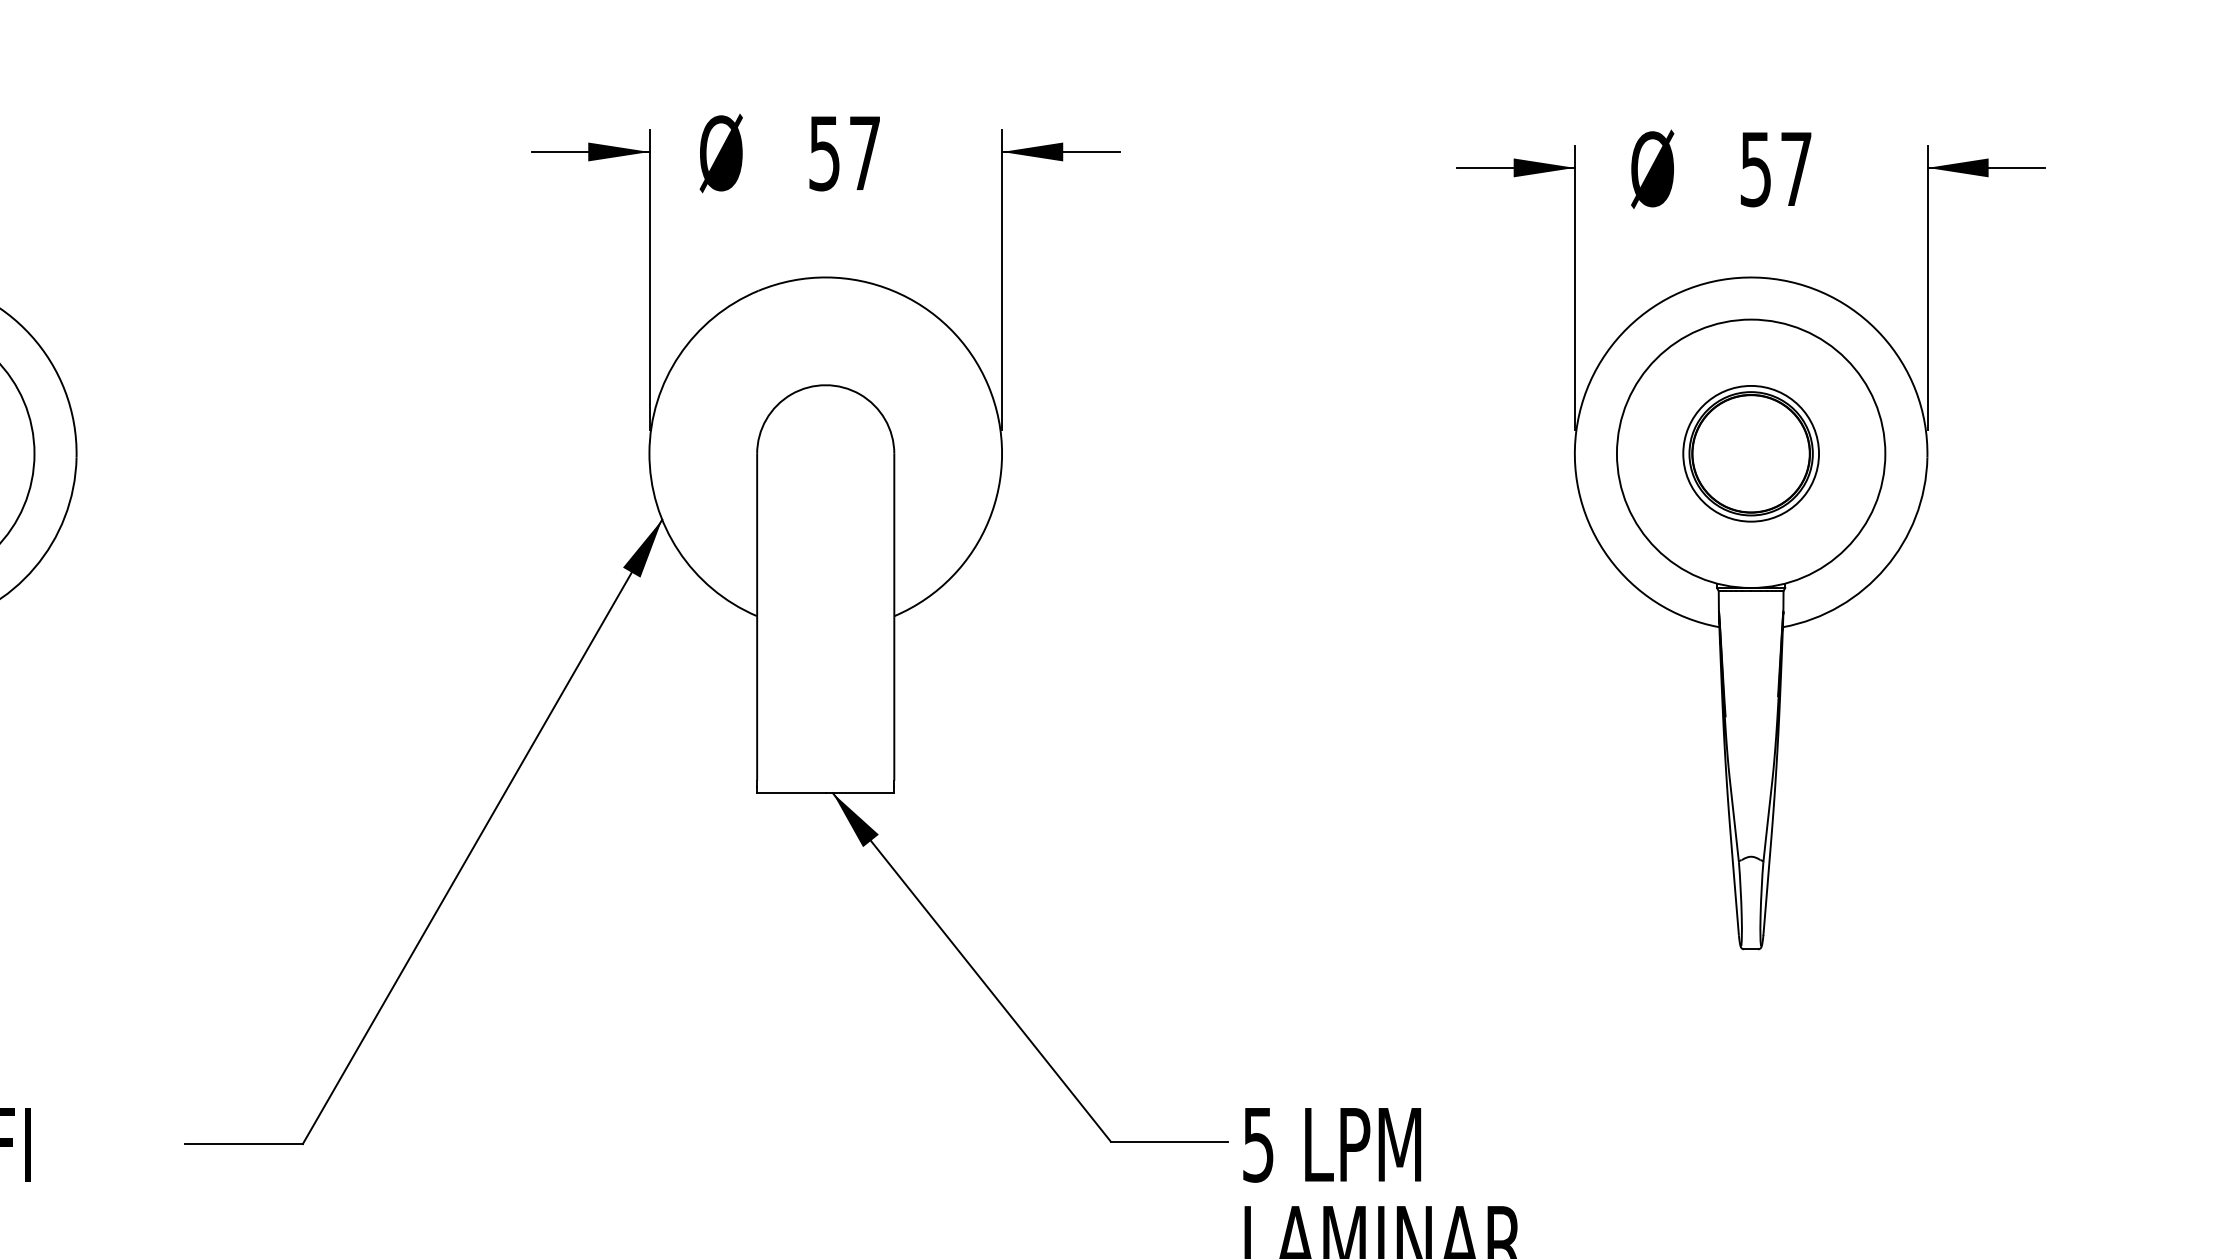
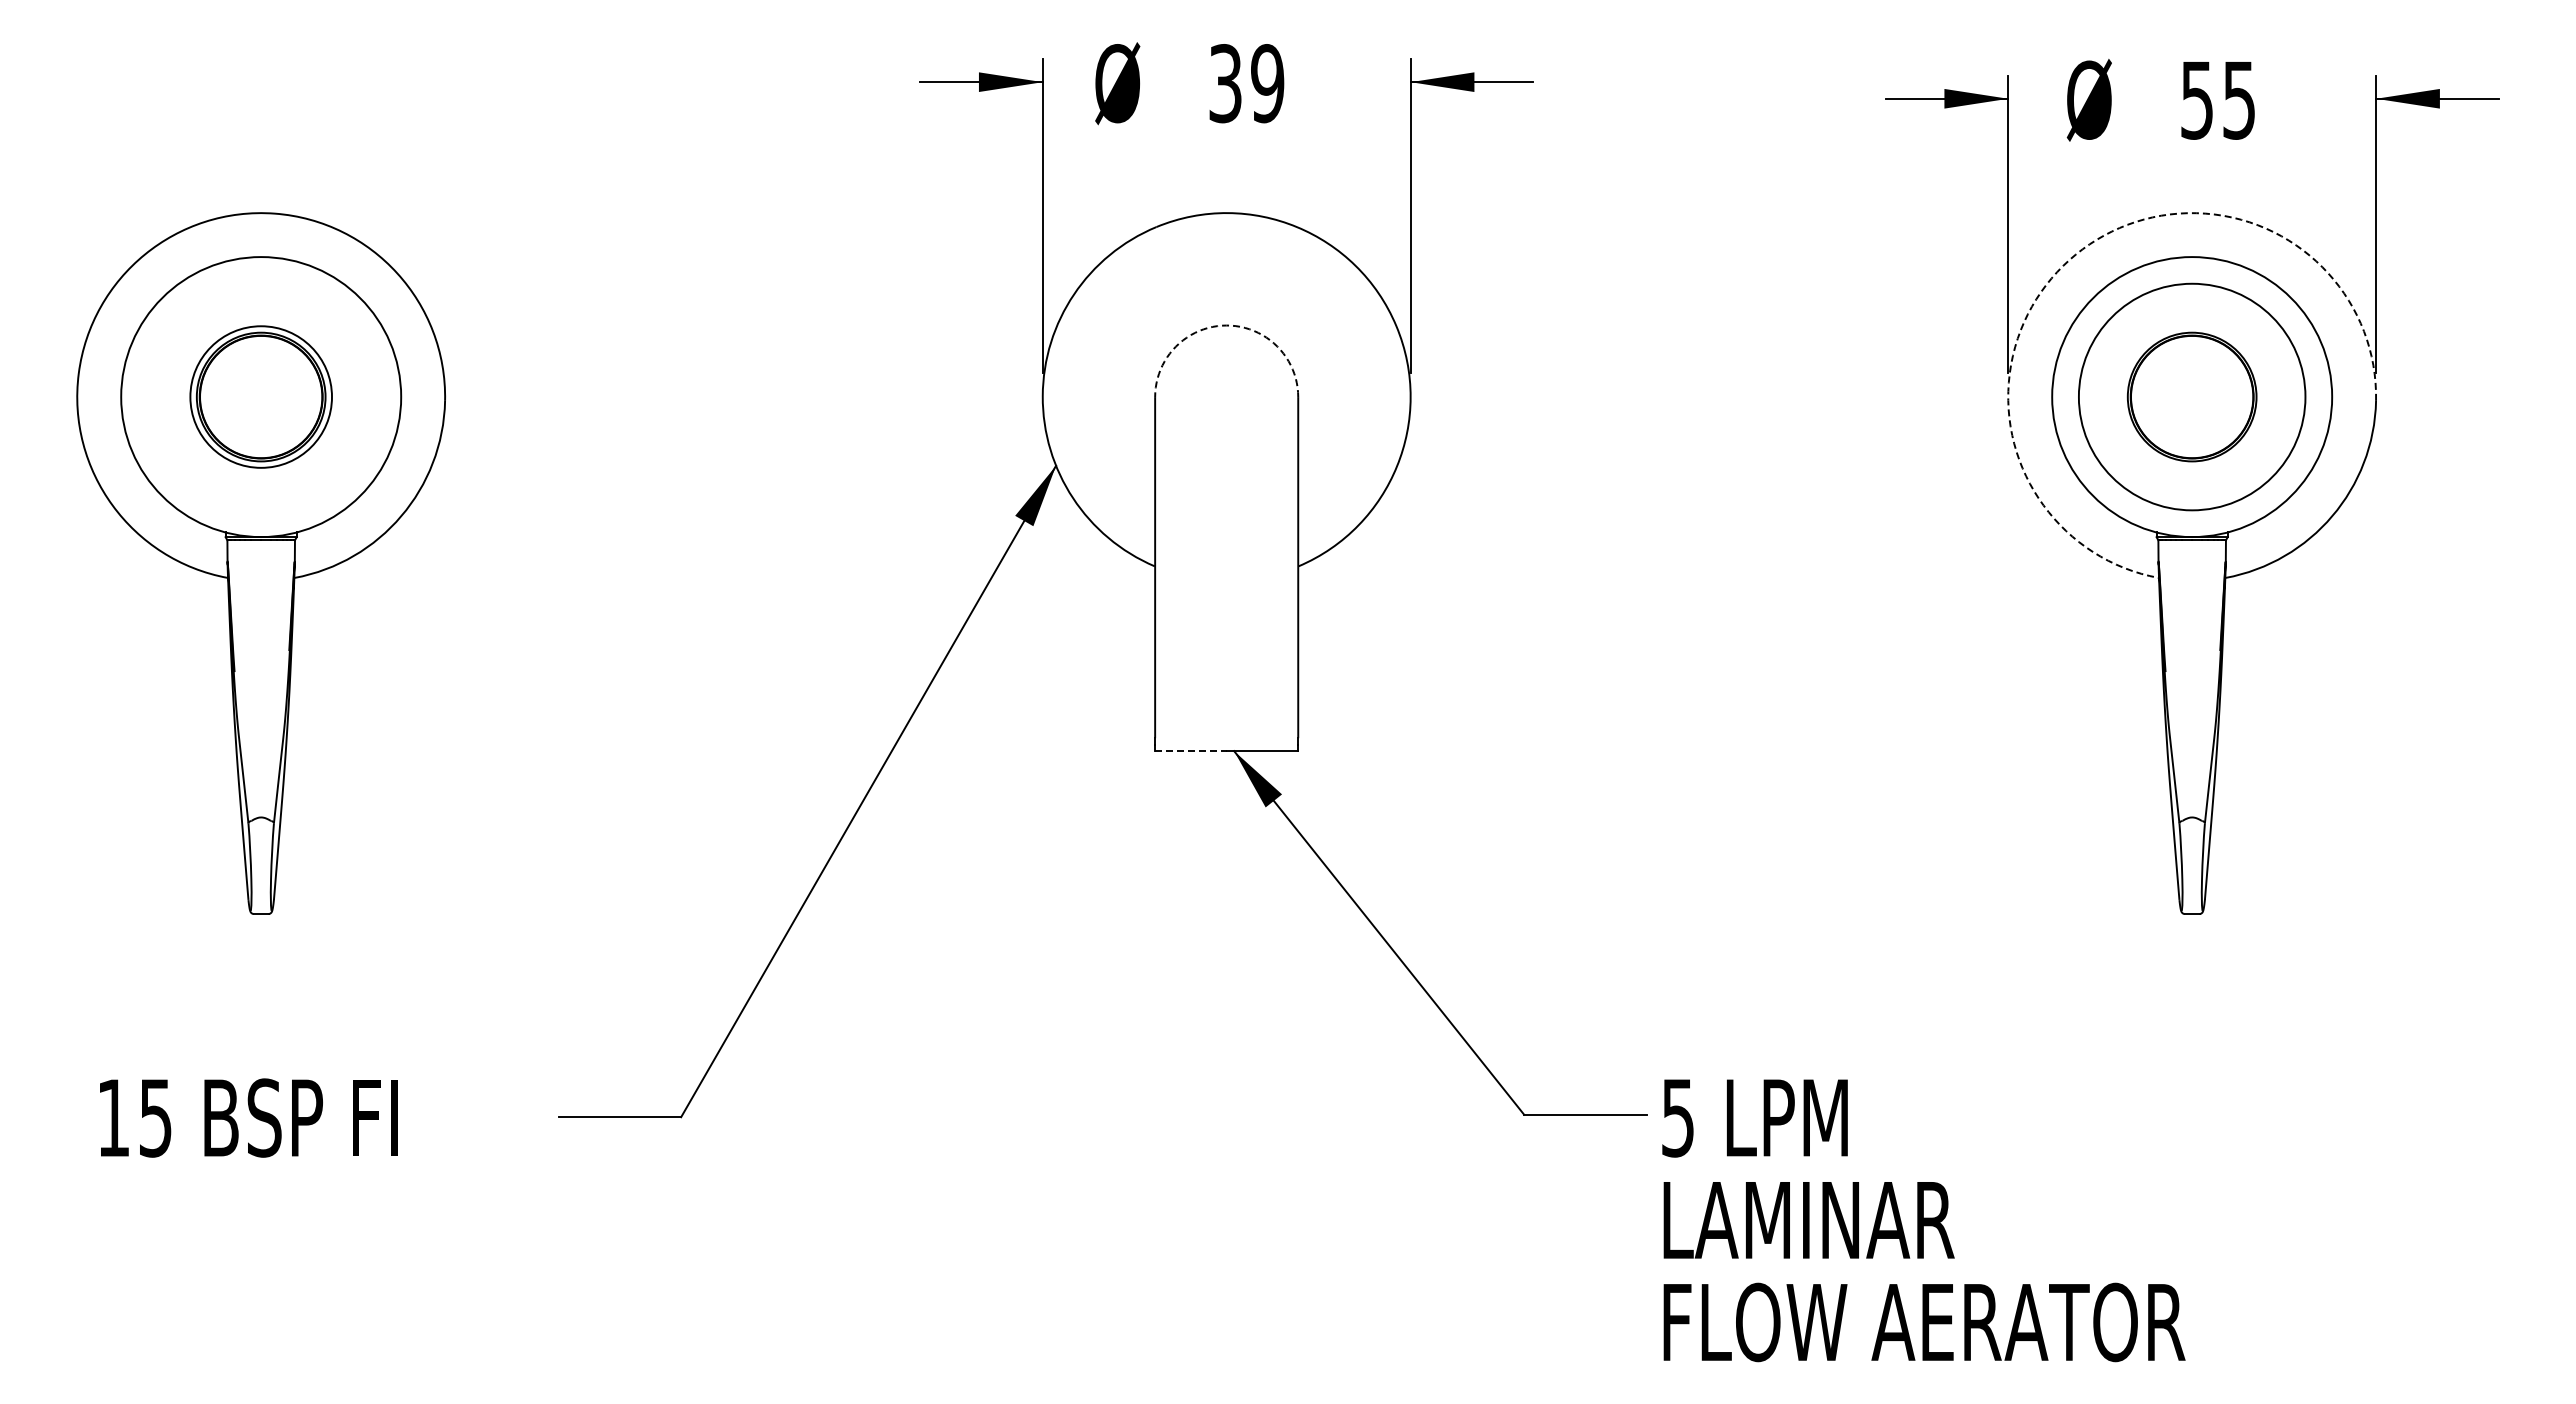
text: (845, 153) -> (1247, 83), 57 -> 39
text: (1795, 169) -> (2238, 100), 57 -> 55
arc: (1639, 317) -> (2075, 254), solid -> dashed
arc: (825, 385) -> (1226, 325), solid -> dashed
circle: (1750, 453) -> (2191, 396), size x1.6
line: (791, 793) -> (1190, 751), solid -> dashed

